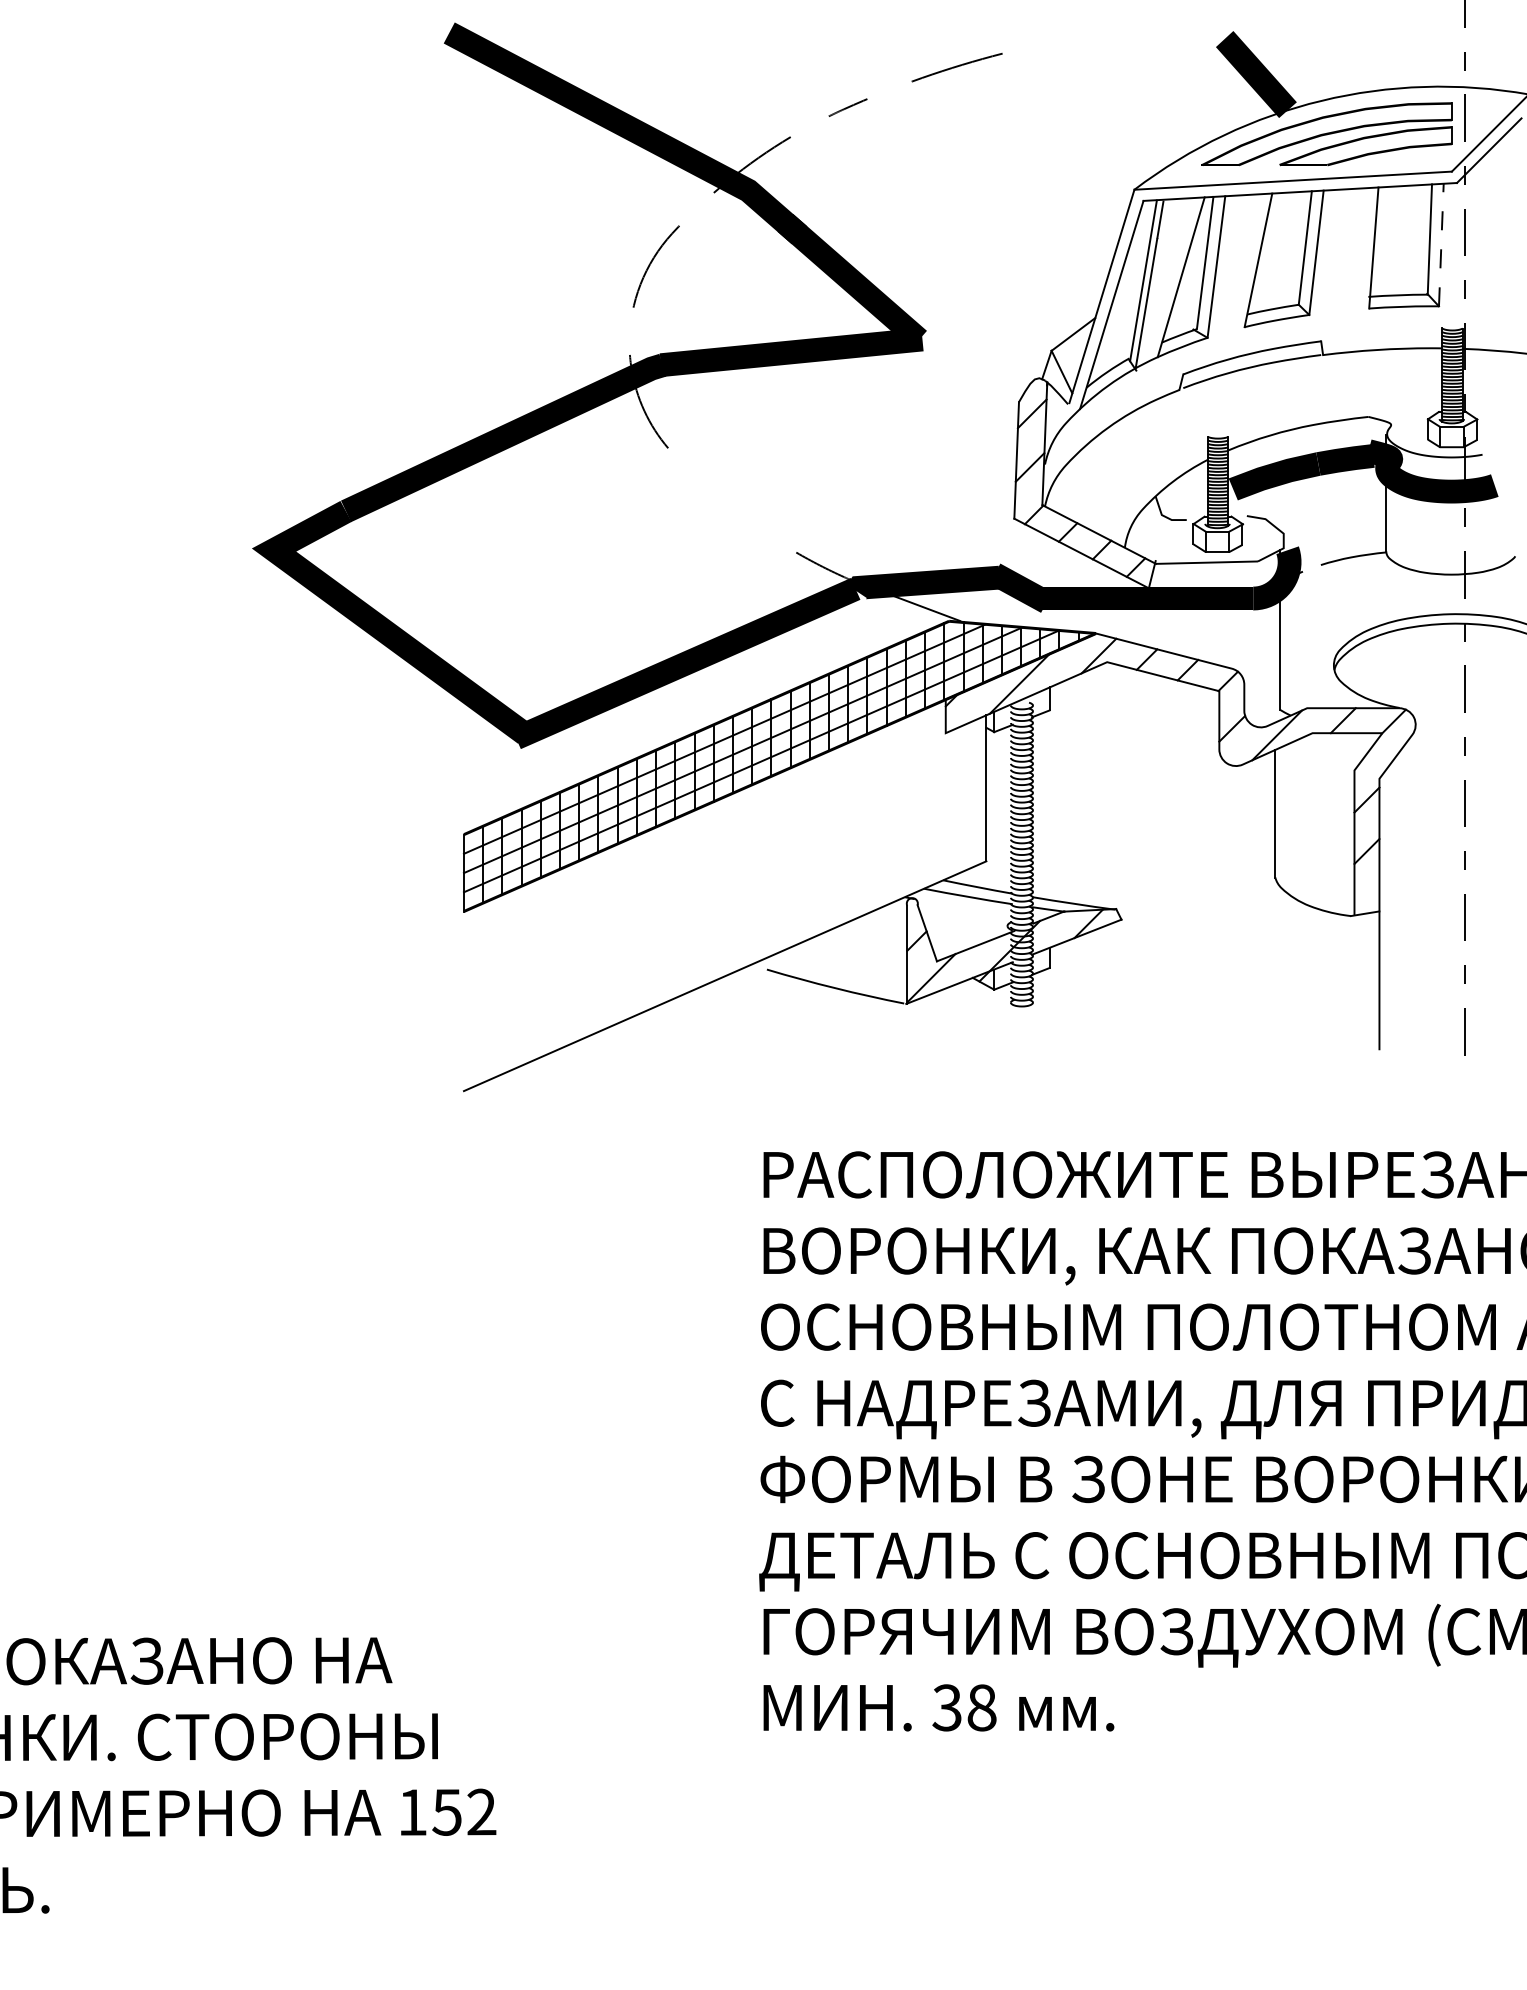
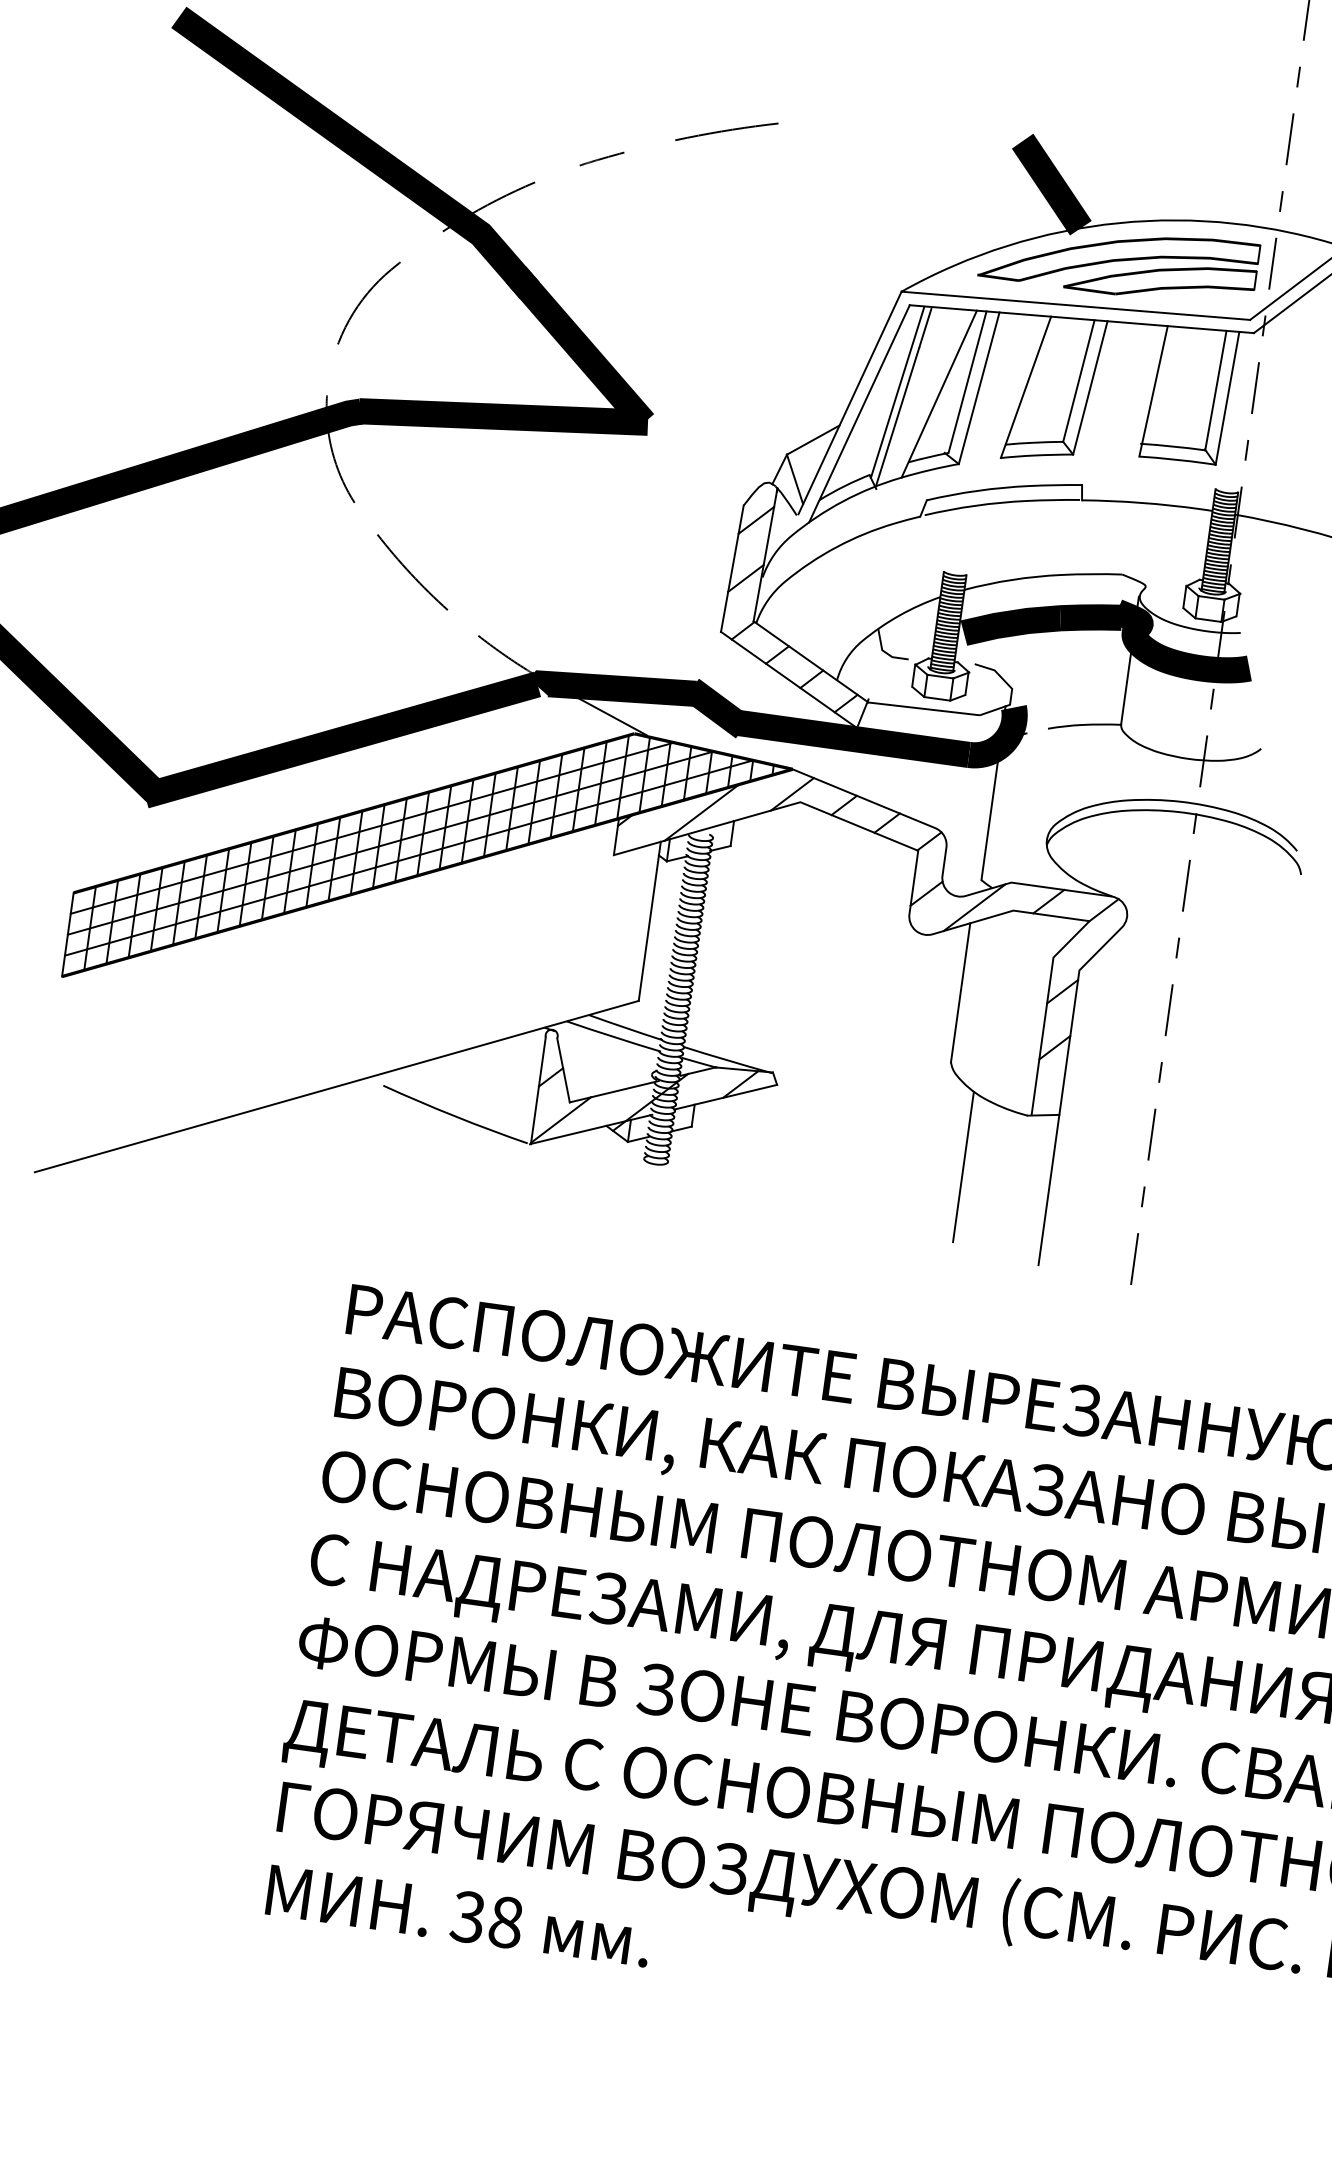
line: (1441, 244) -> (1227, 397), dashed -> solid
curve: (727, 503) -> (410, 571), added
line: (1299, 970) -> (963, 1167), added

